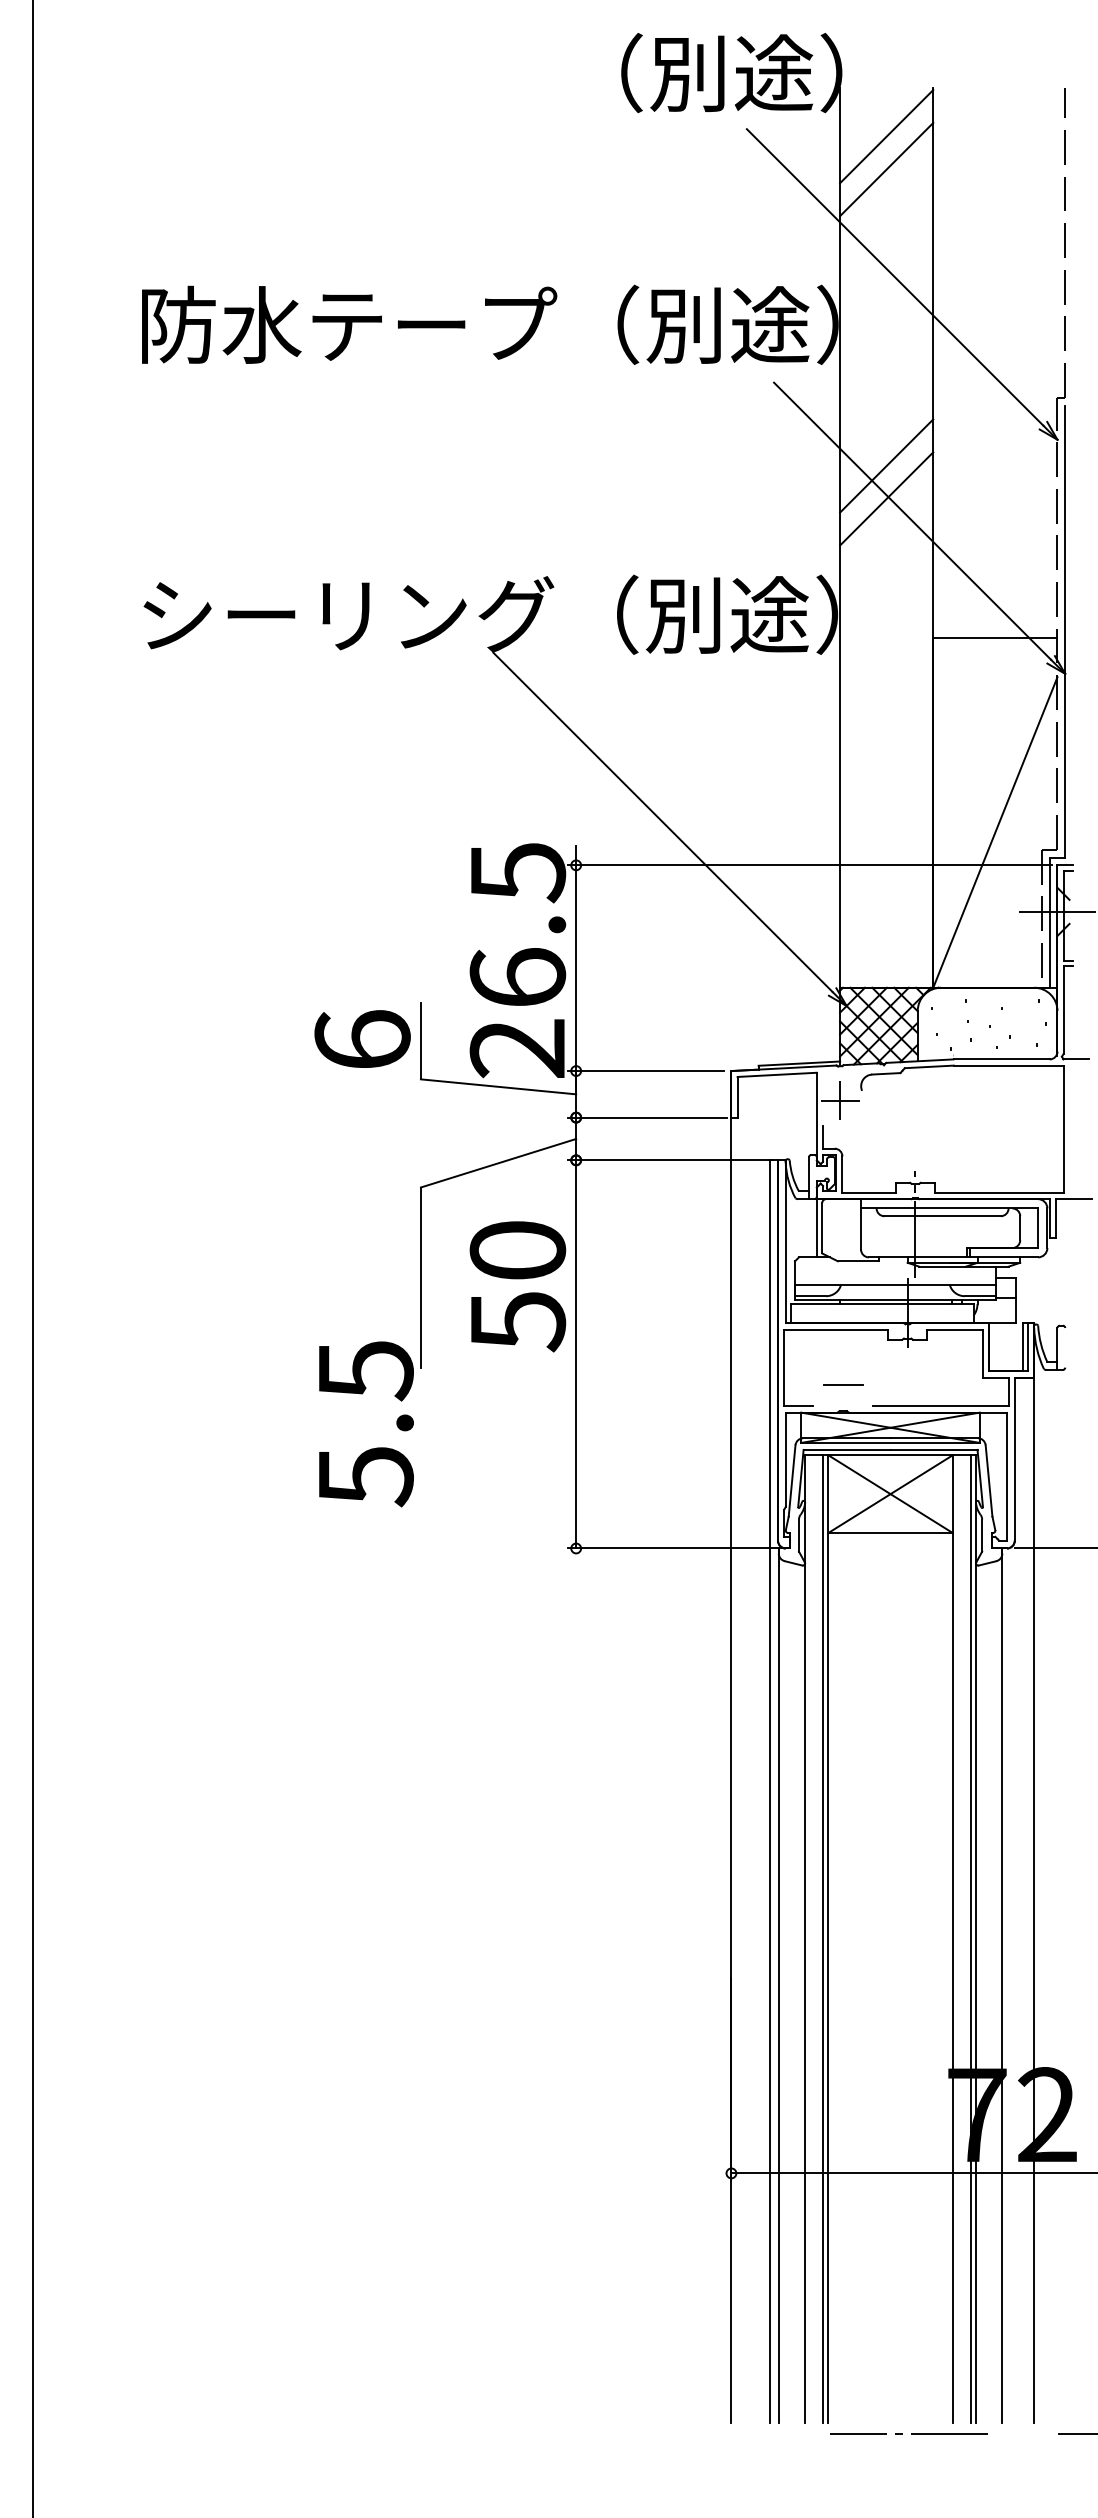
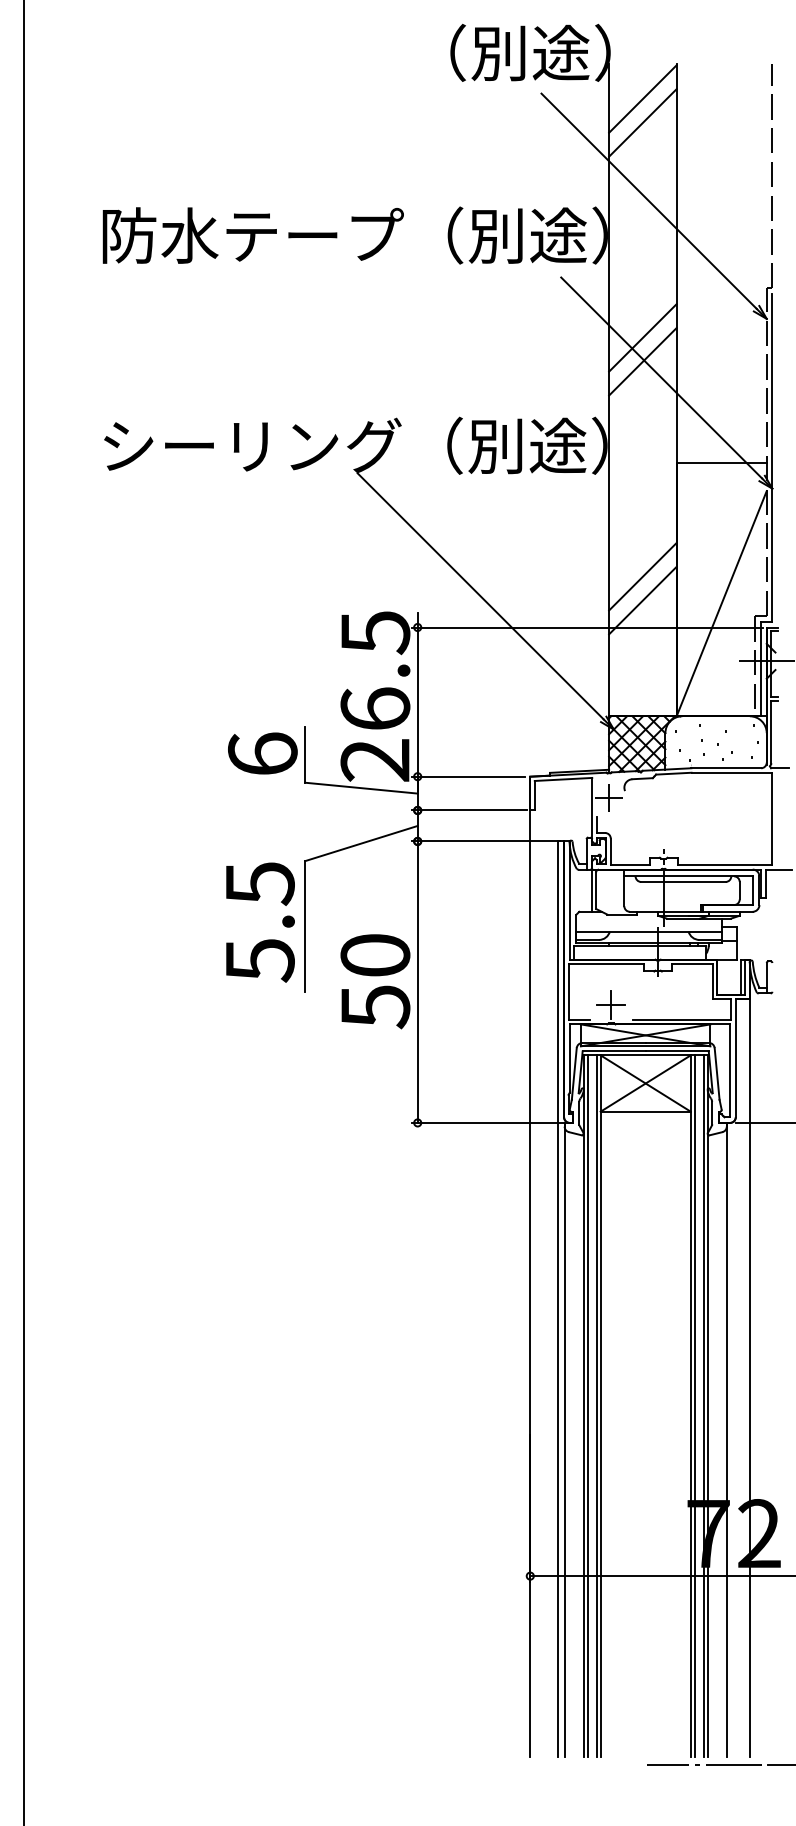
line: (886, 794) -> (642, 576), added
line: (886, 827) -> (642, 600), added
text: (517, 1286) -> (375, 981), moved
line: (843, 1385) -> (611, 1004), added
text: (366, 1424) -> (260, 922), moved
line: (810, 1938) -> (587, 1405), added
line: (958, 1938) -> (694, 1405), added
line: (911, 2433) -> (706, 1764), moved

